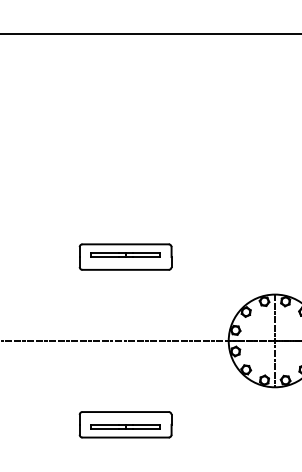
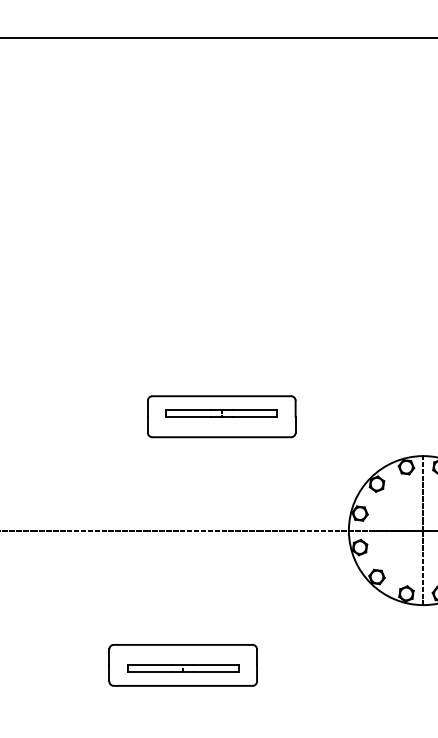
part: (125, 256) -> (221, 415), moved

